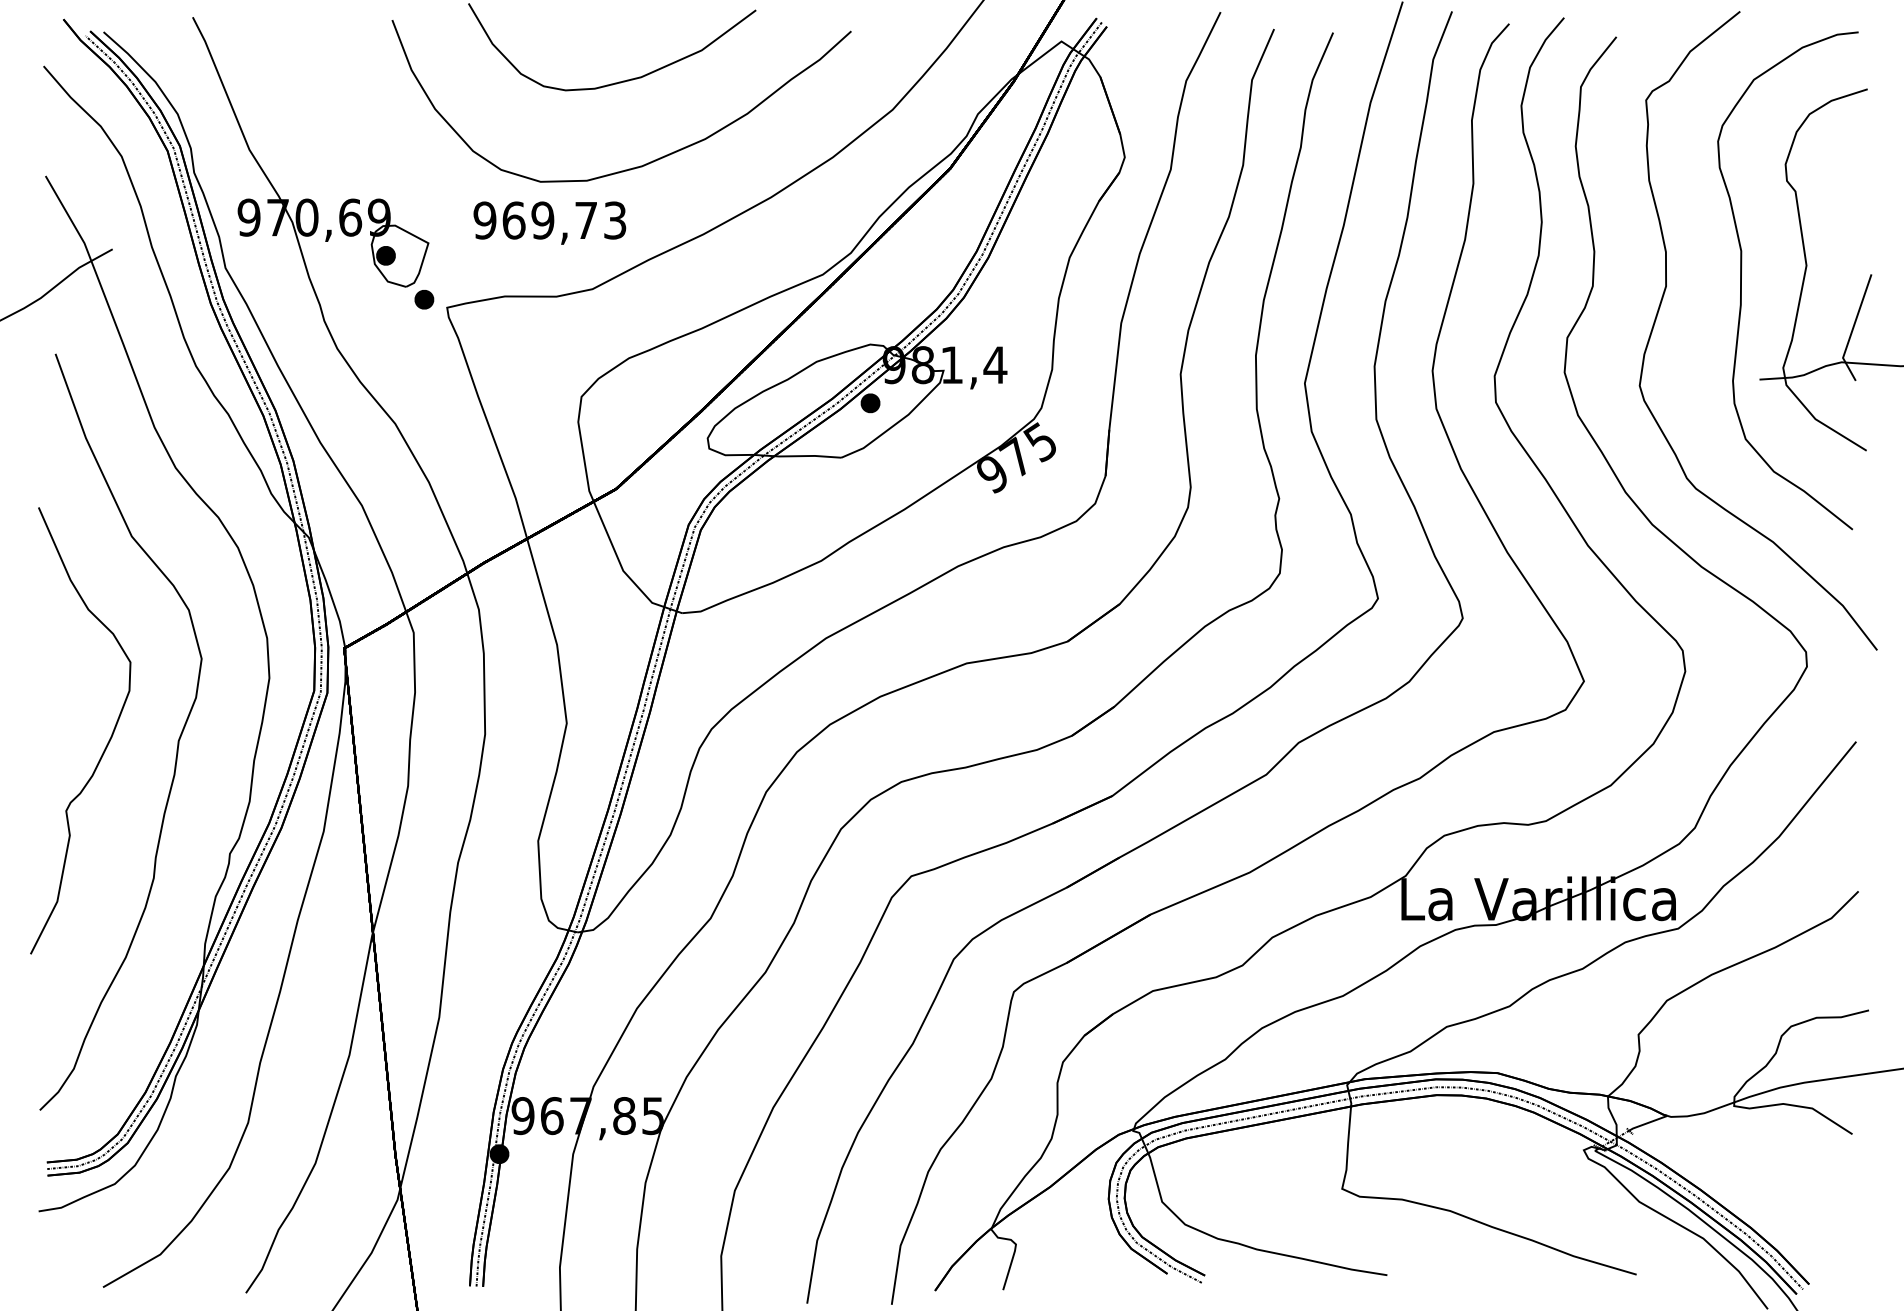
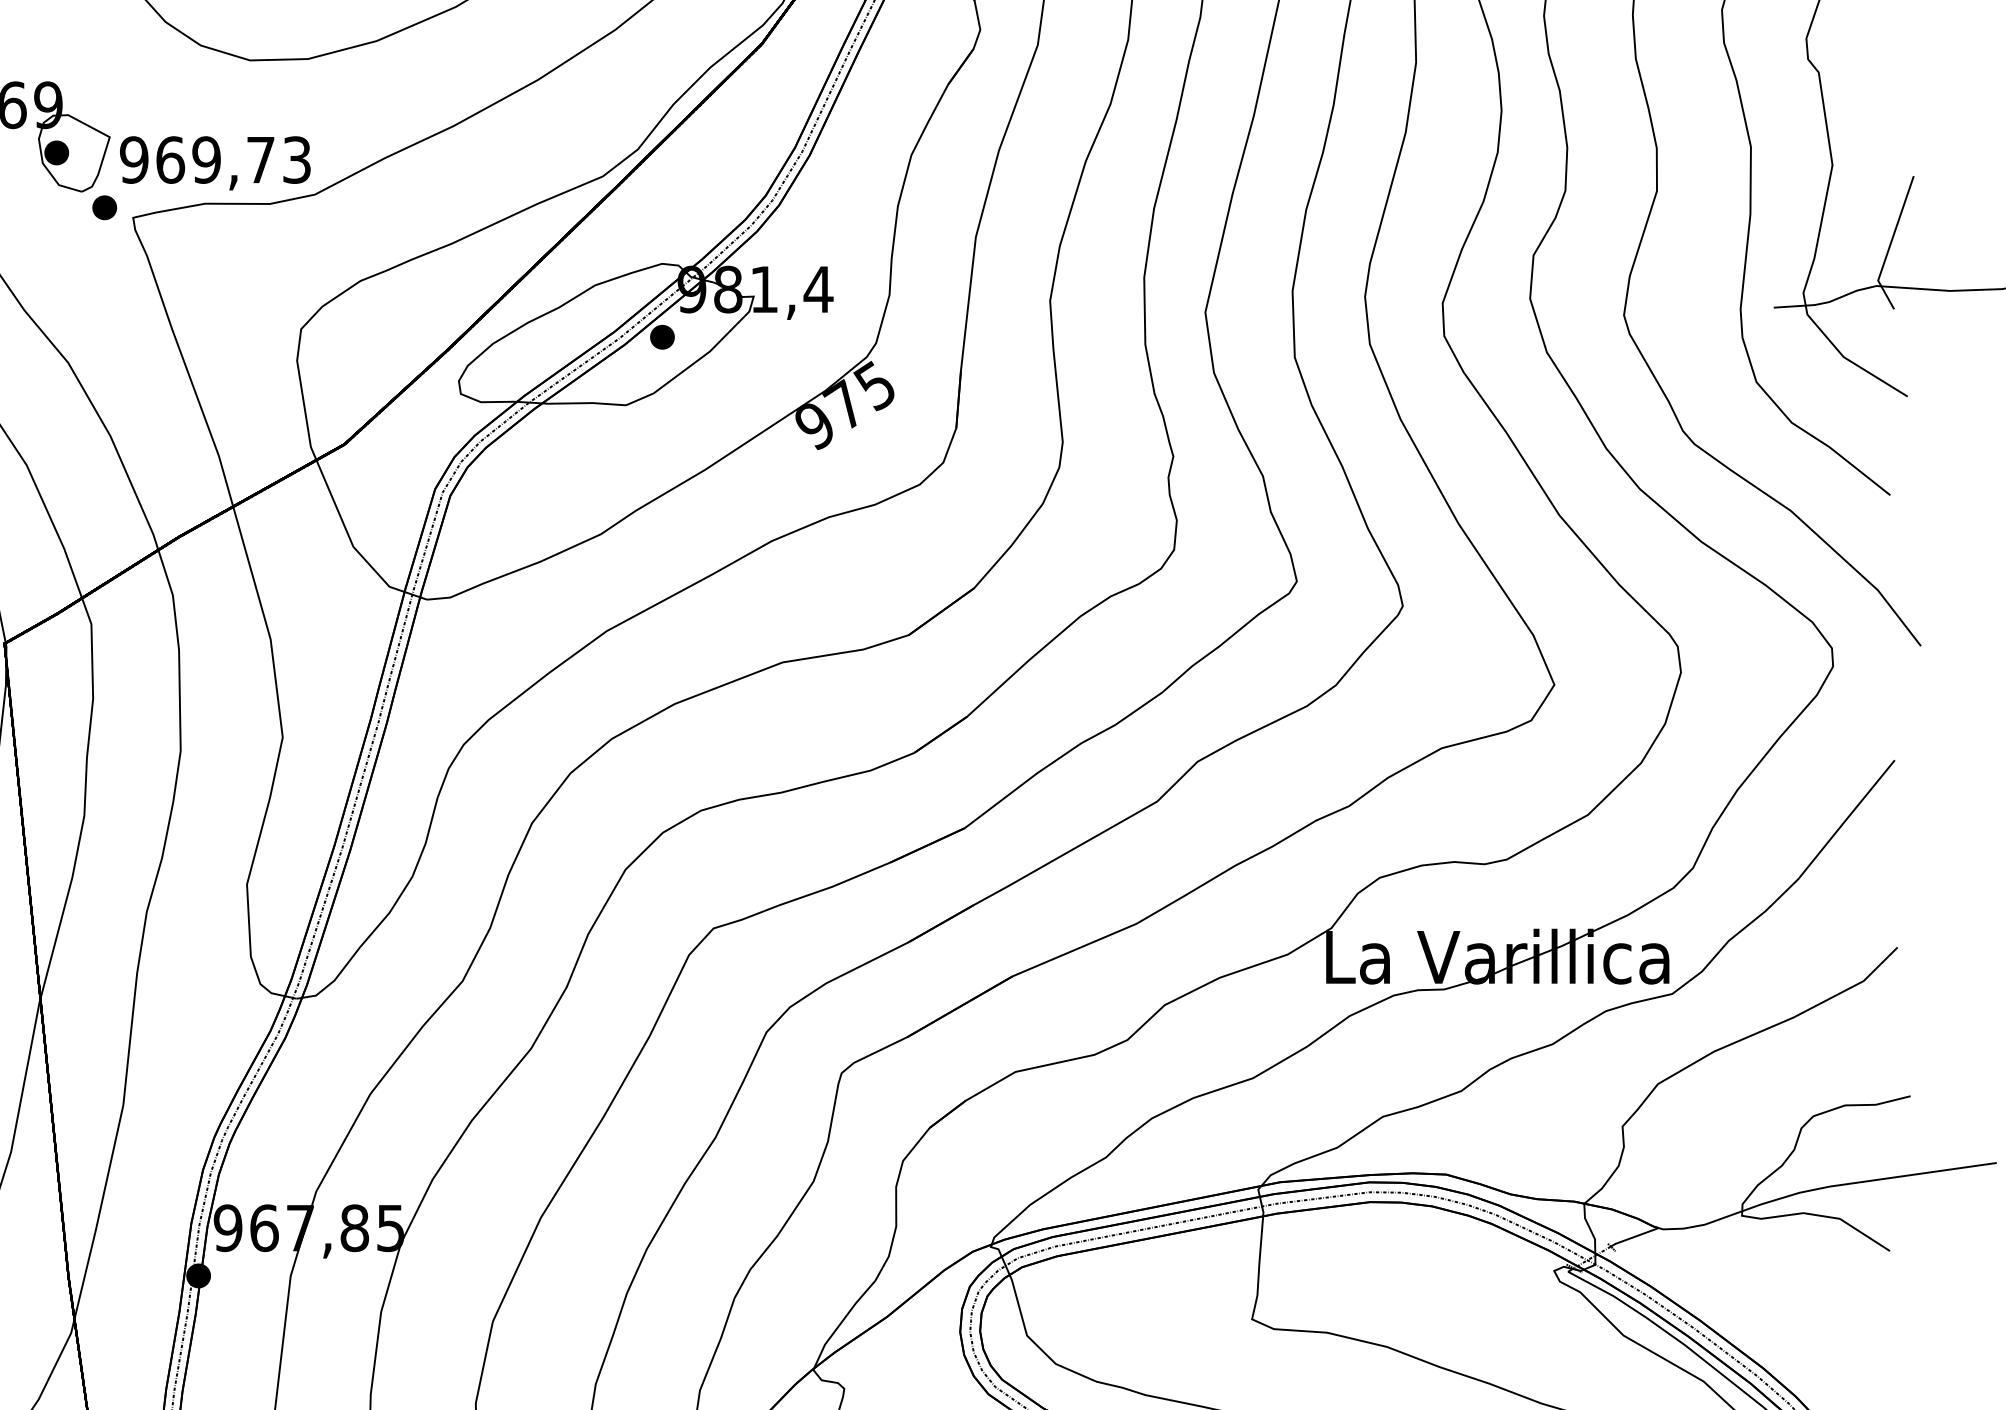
text: (549, 222) -> (214, 162), moved

